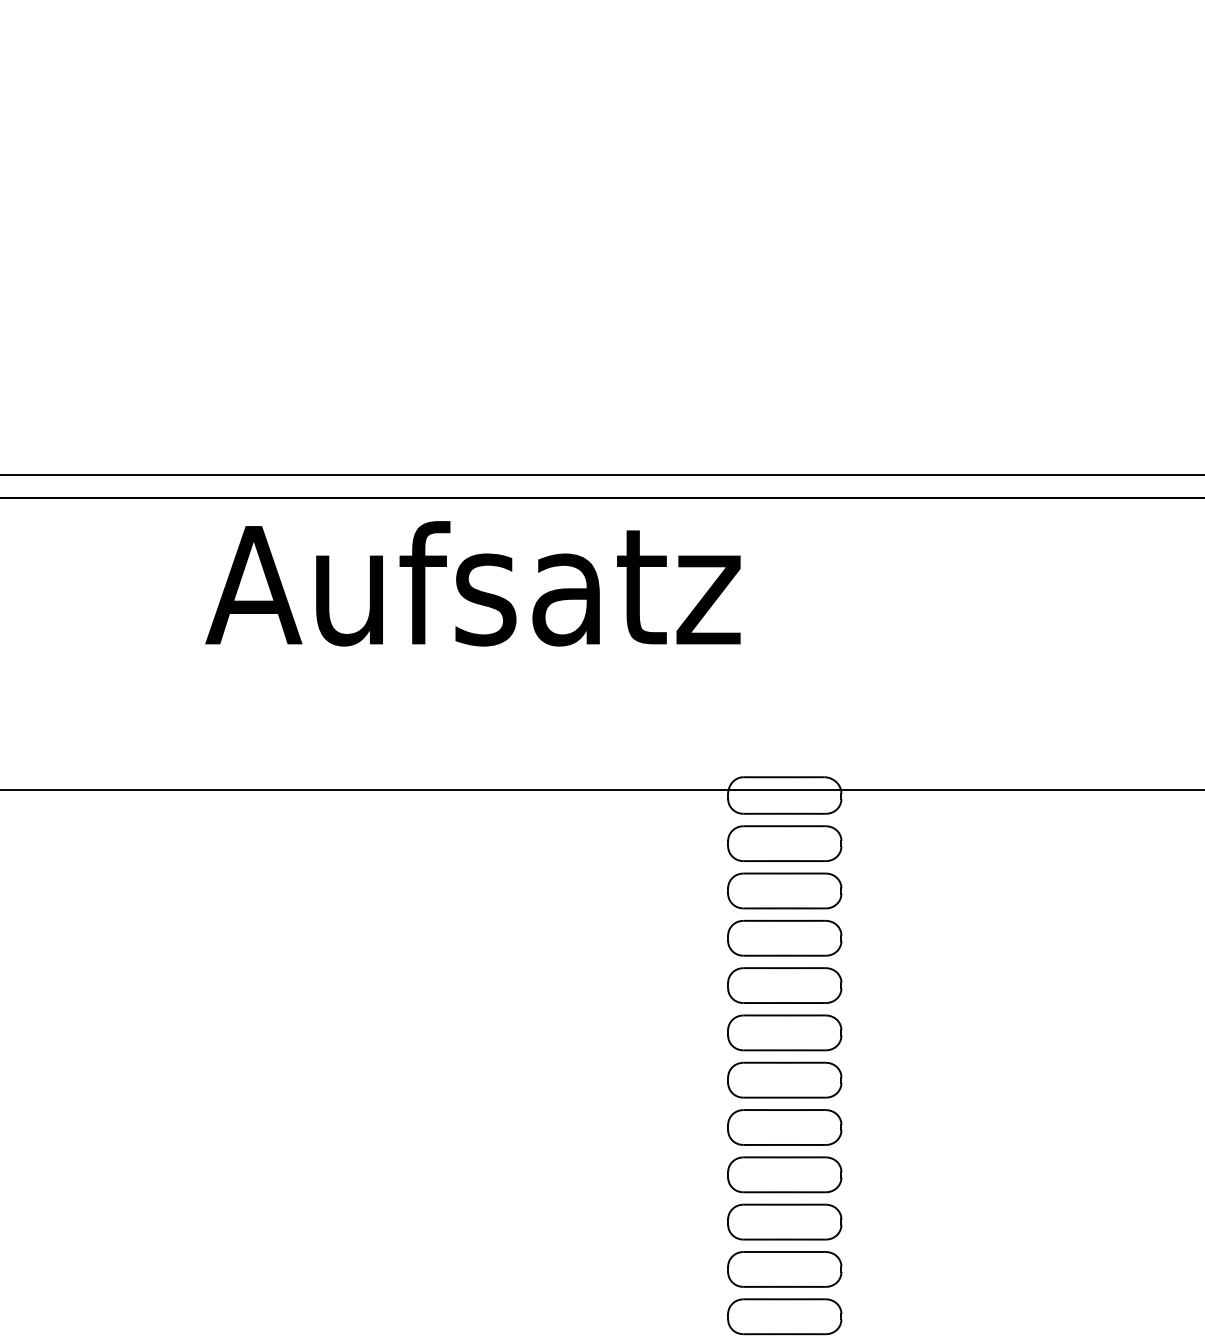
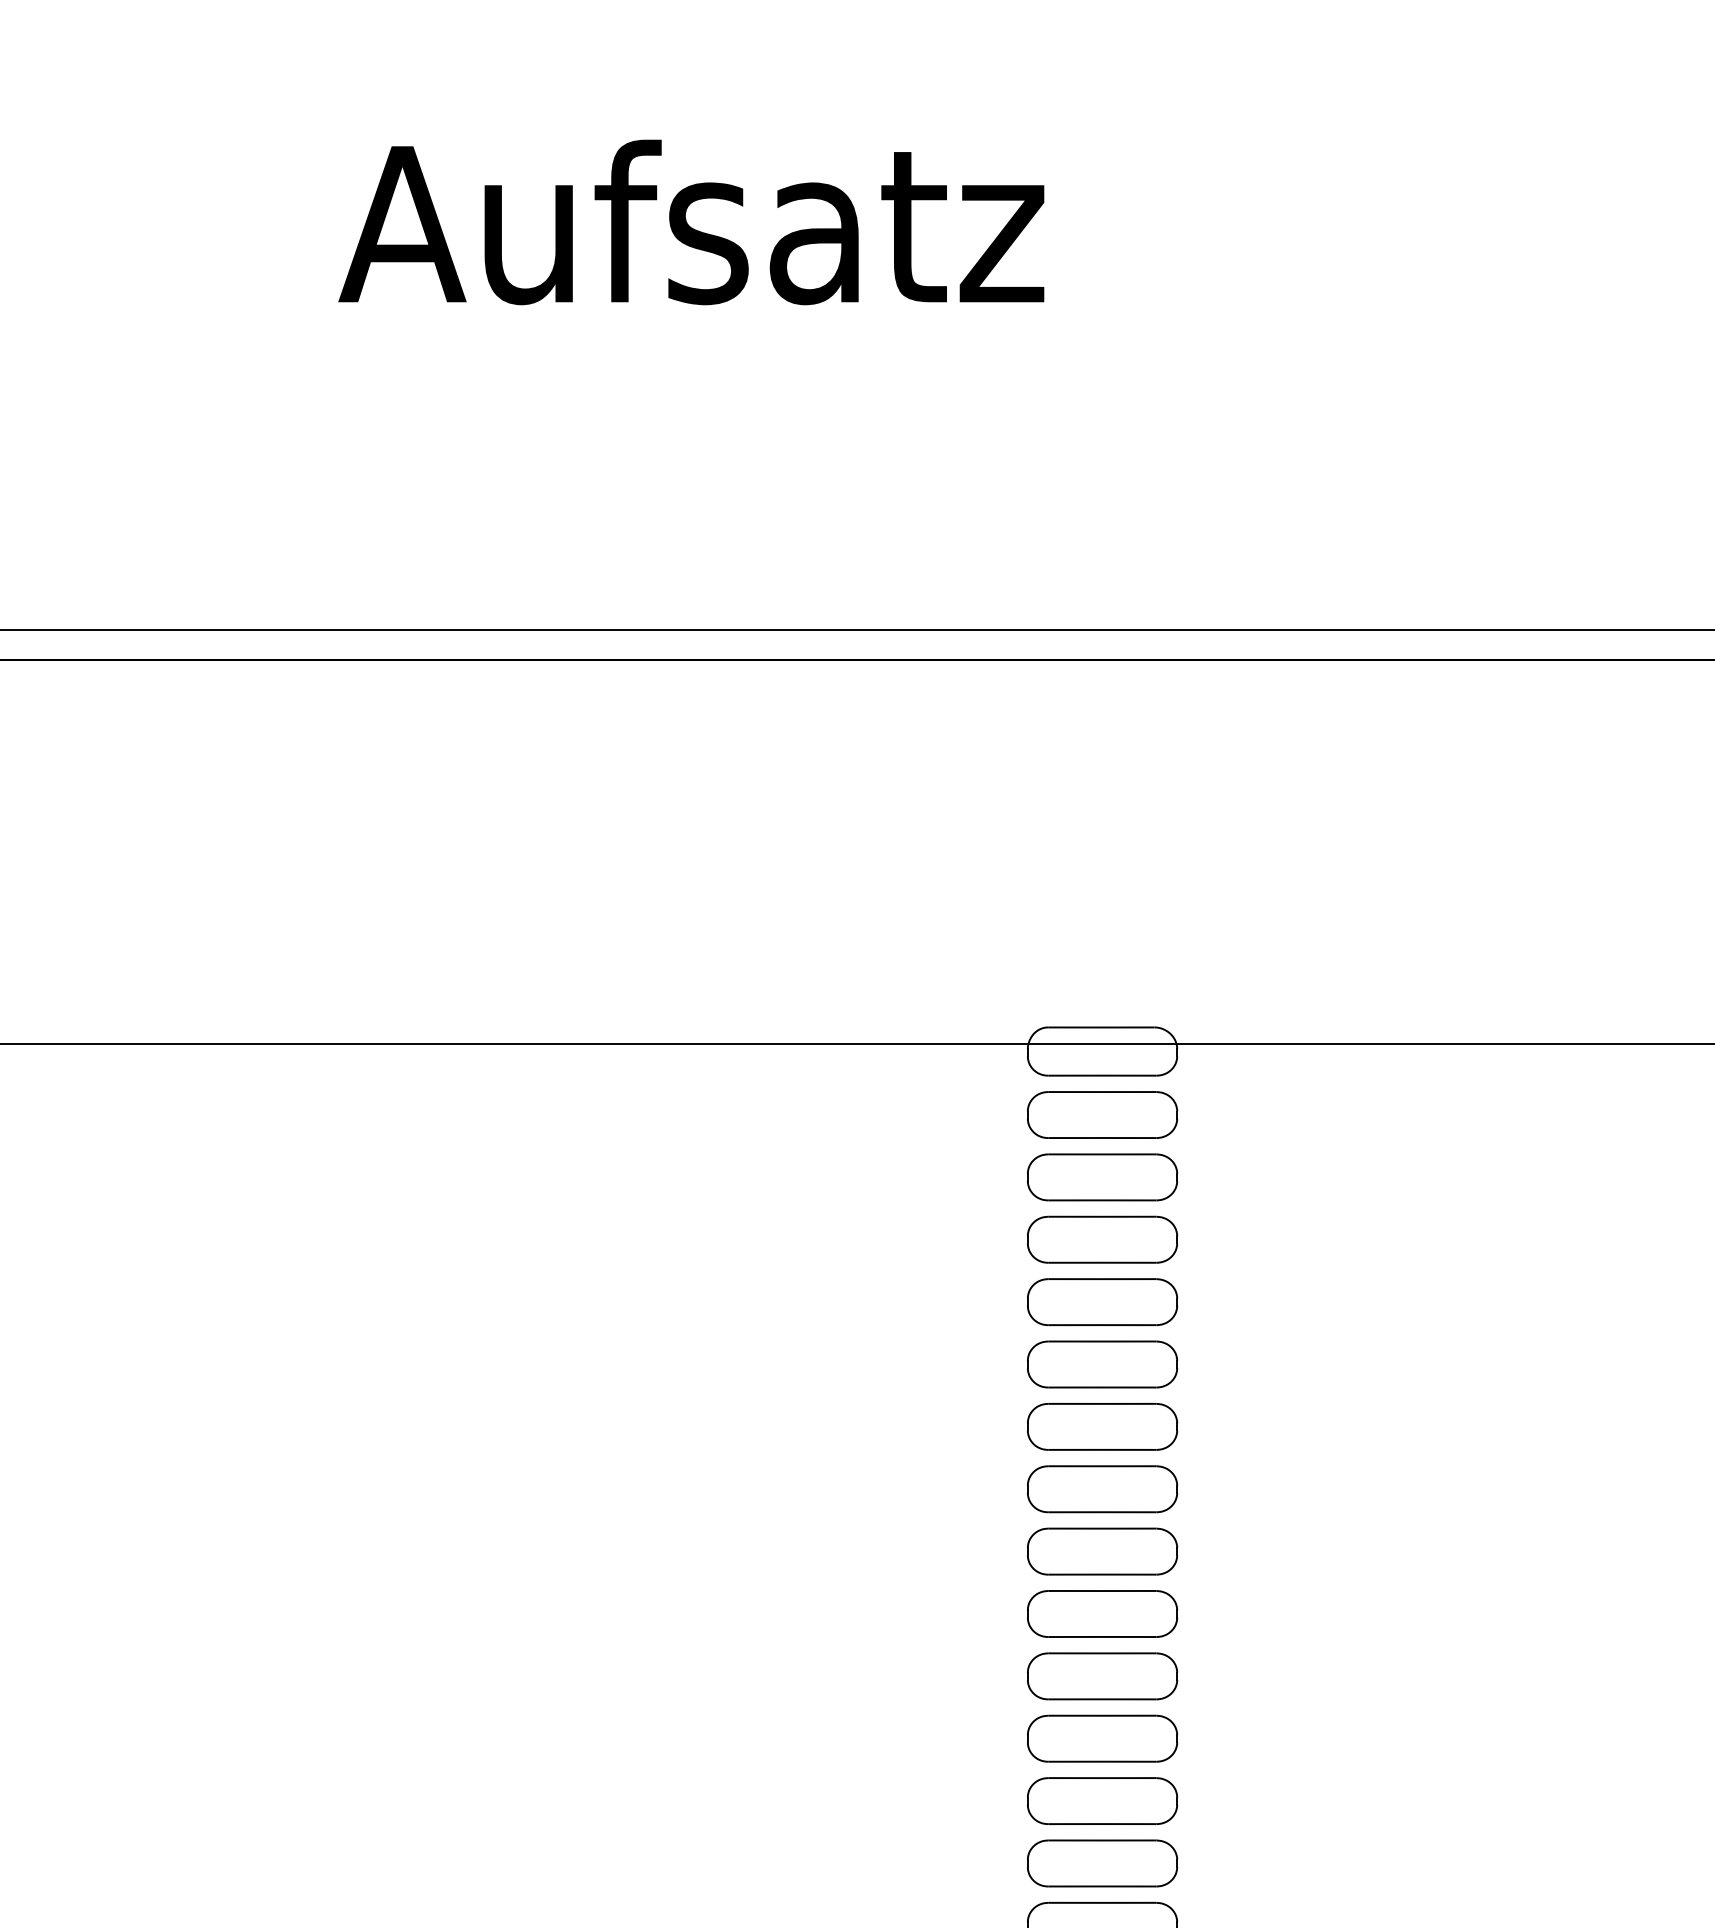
text: (473, 583) -> (691, 222), moved

